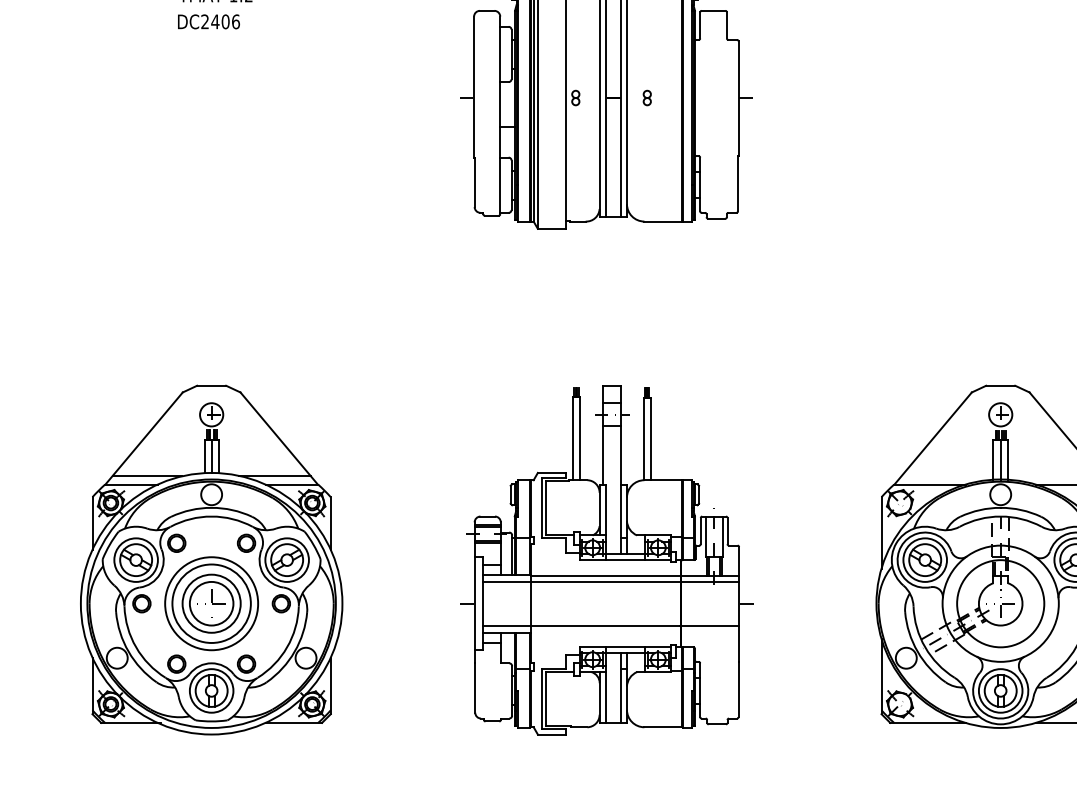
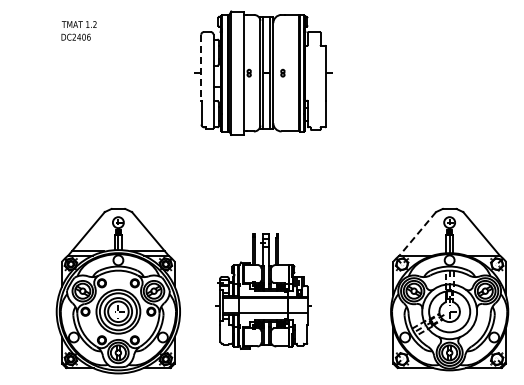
line: (474, 88) -> (201, 68), solid -> dashed
line: (932, 439) -> (417, 234), solid -> dashed
part: (209, 560) -> (117, 291), moved
part: (606, 560) -> (263, 291), size x0.7

